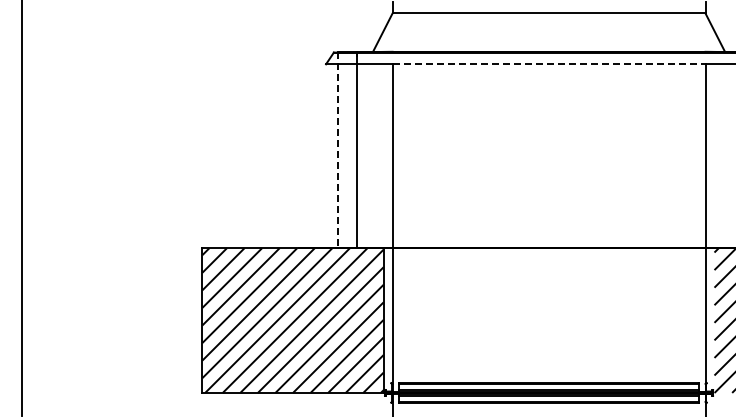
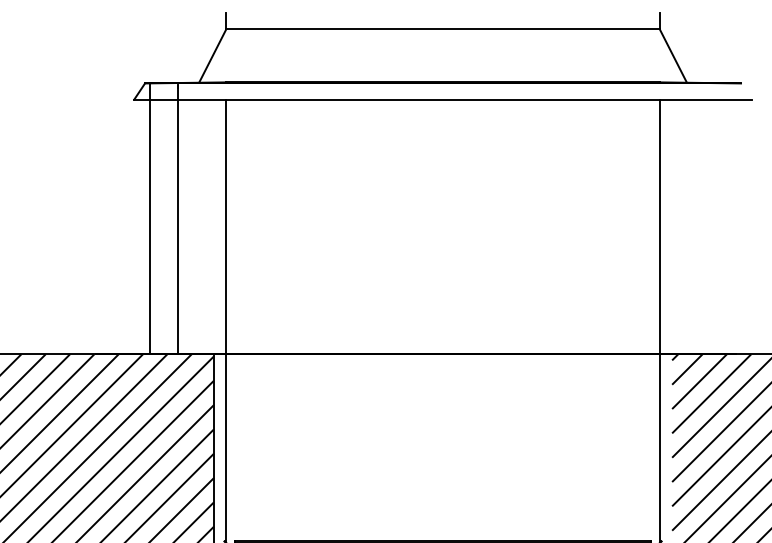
line: (549, 64) -> (443, 99), dashed -> solid
line: (337, 150) -> (150, 219), dashed -> solid

